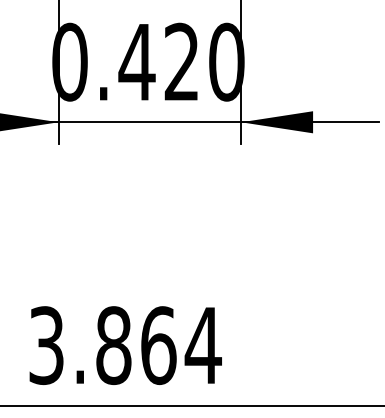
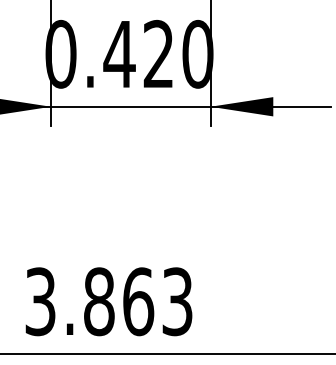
text: (203, 345) -> (177, 301), 3.864 -> 3.863

